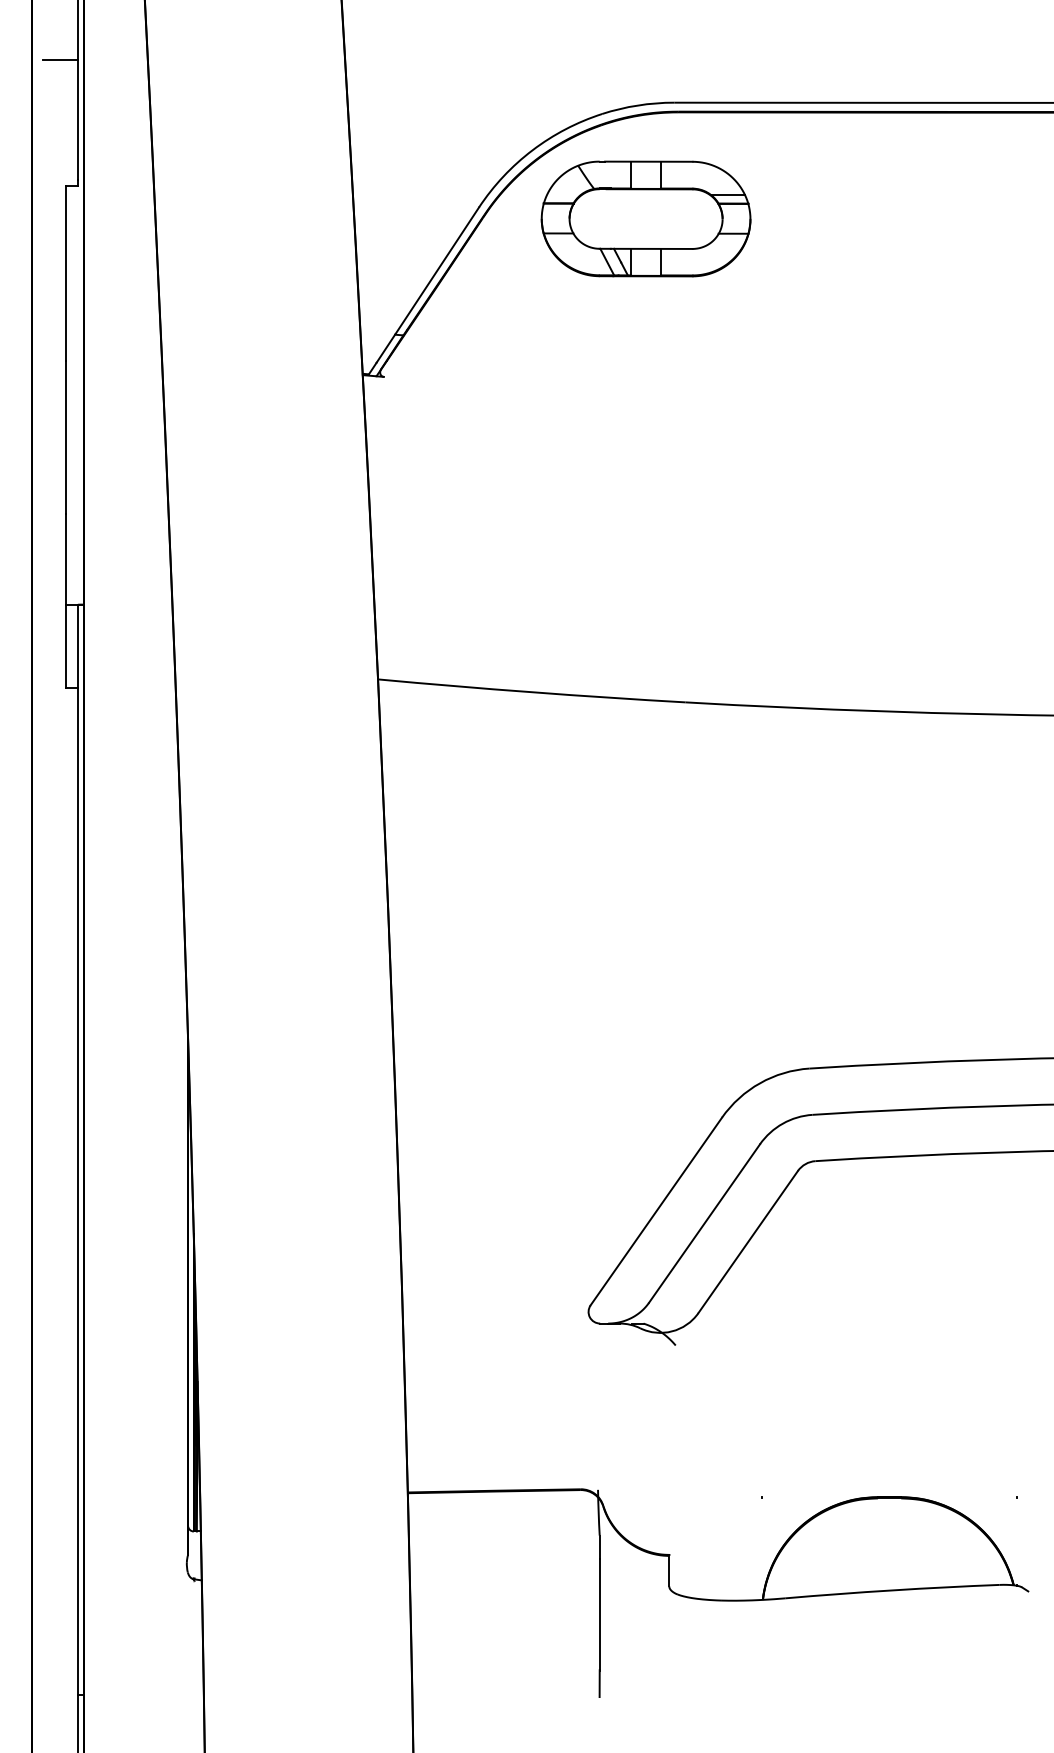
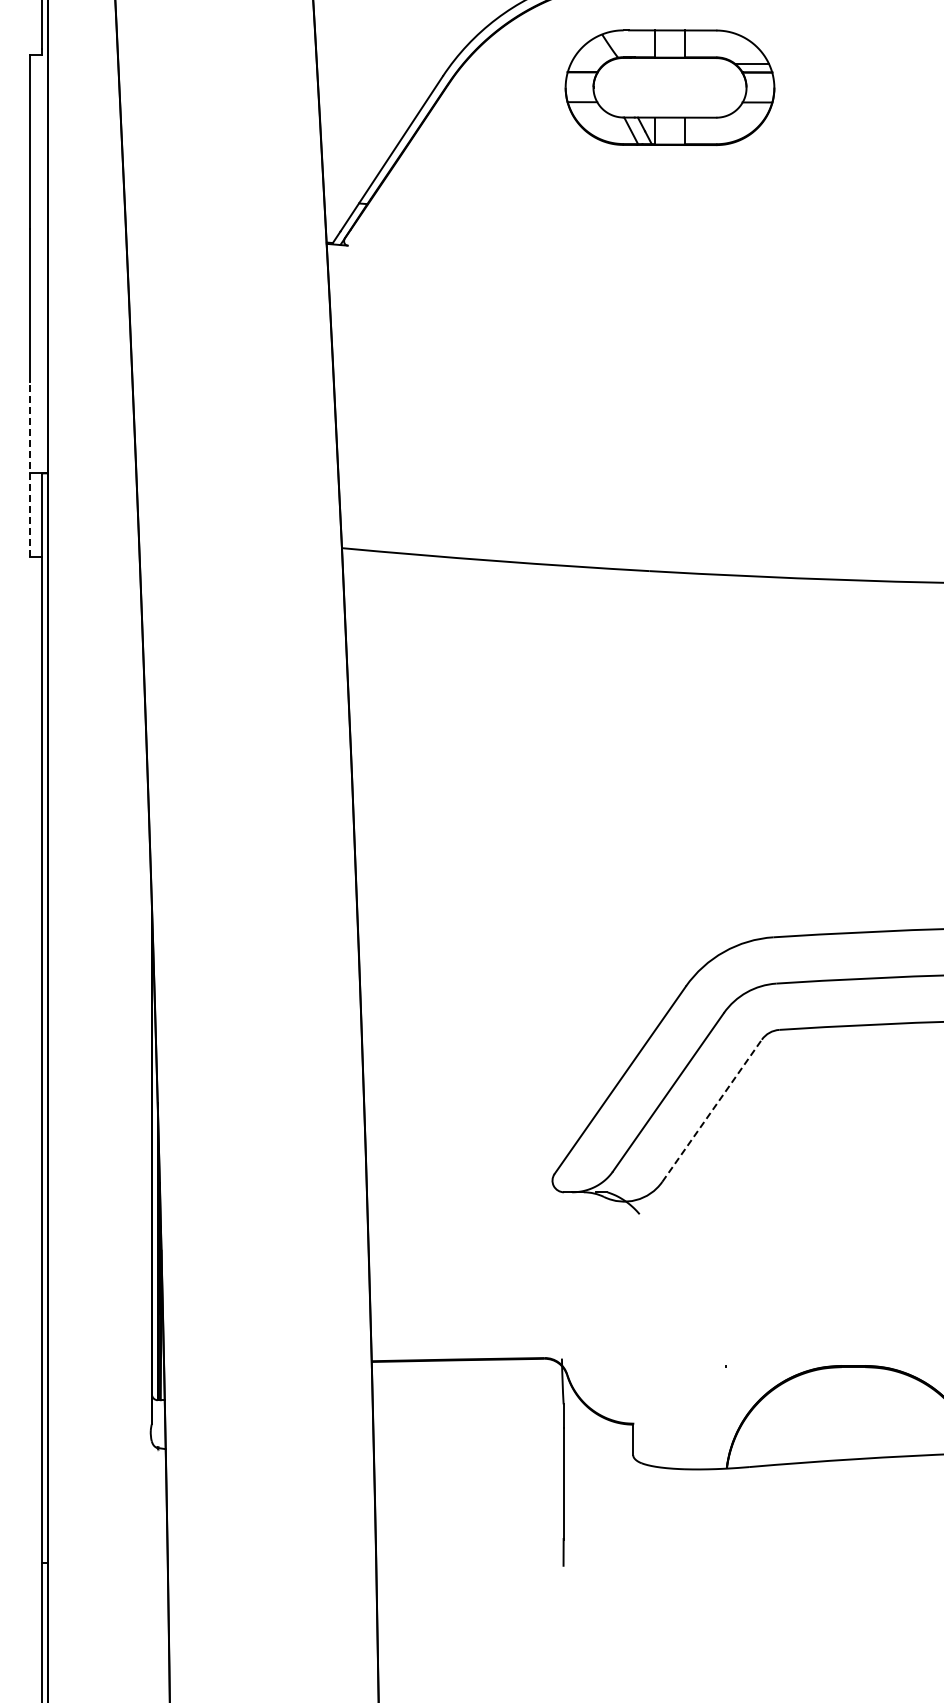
part: (645, 218) -> (669, 87), moved
line: (66, 600) -> (30, 469), solid -> dashed
line: (748, 1242) -> (712, 1111), solid -> dashed

